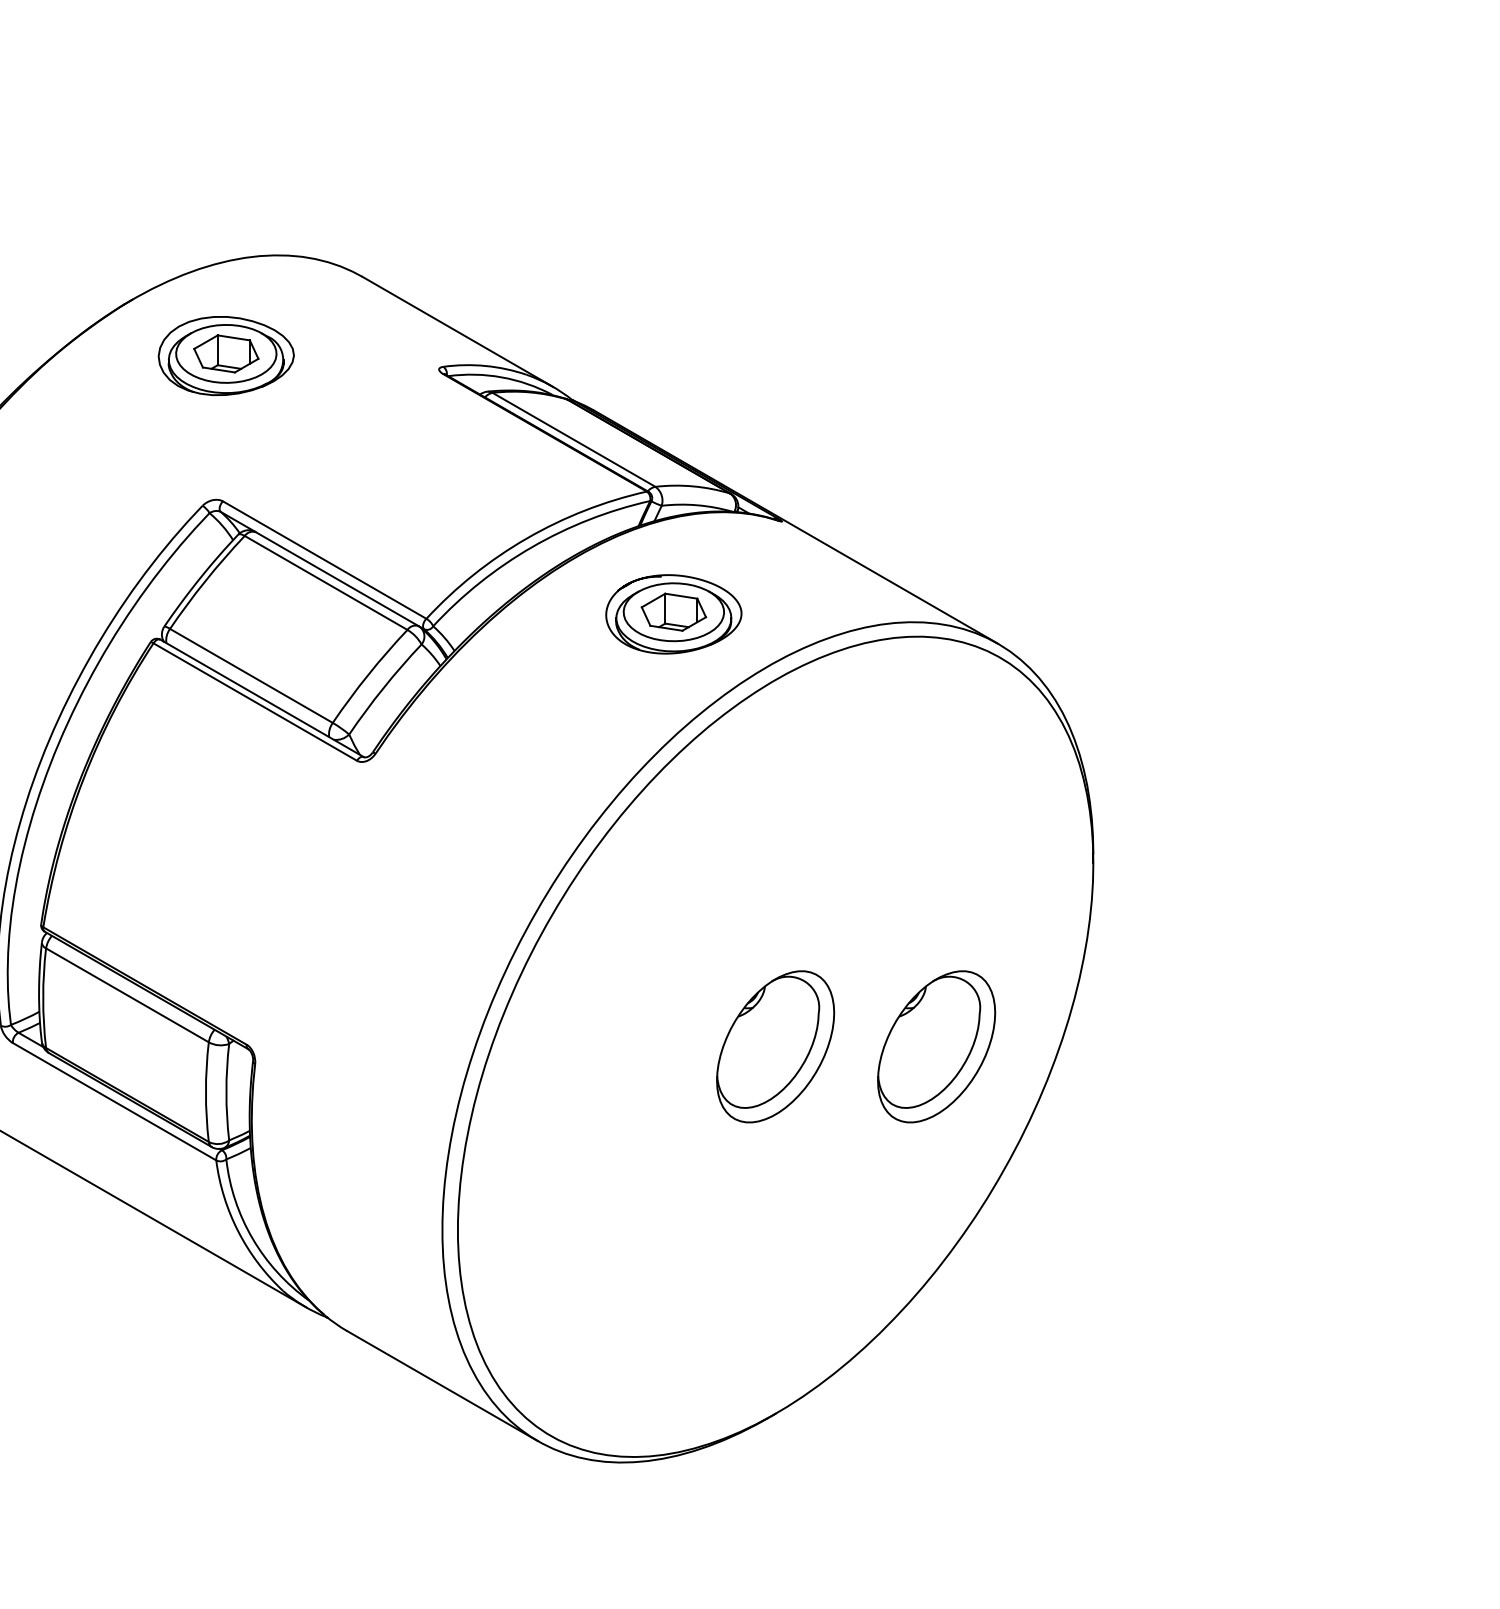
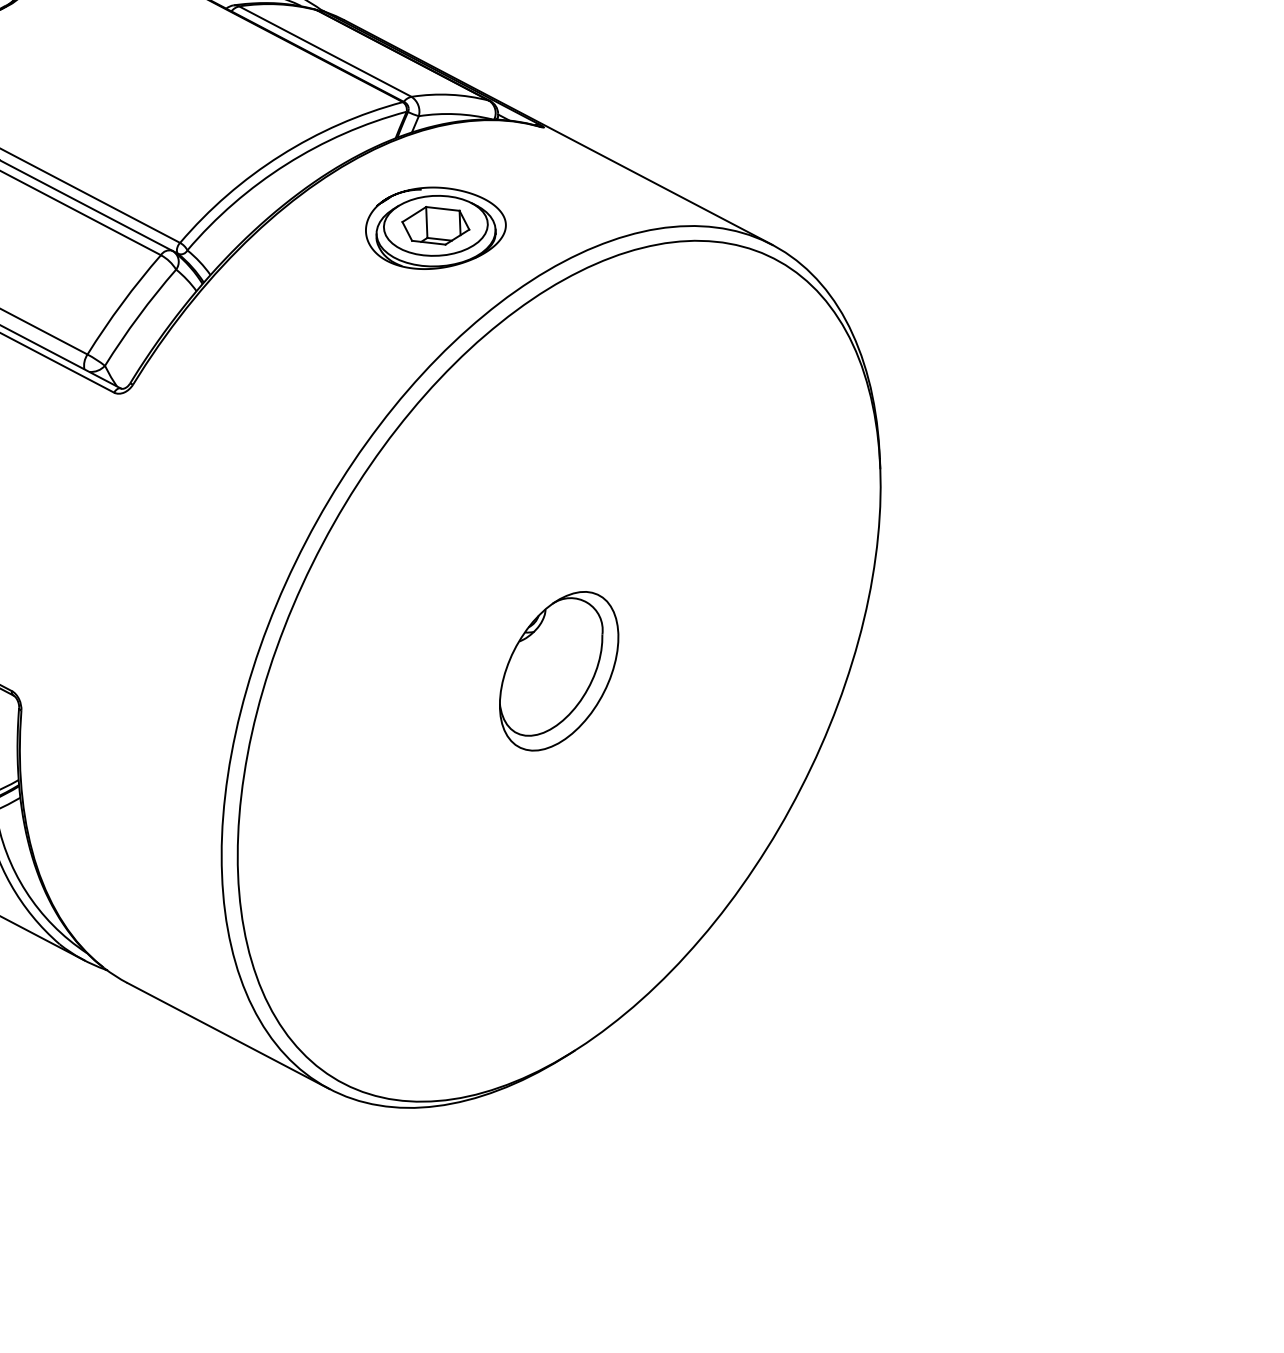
part: (936, 1046) -> (725, 664), removed

